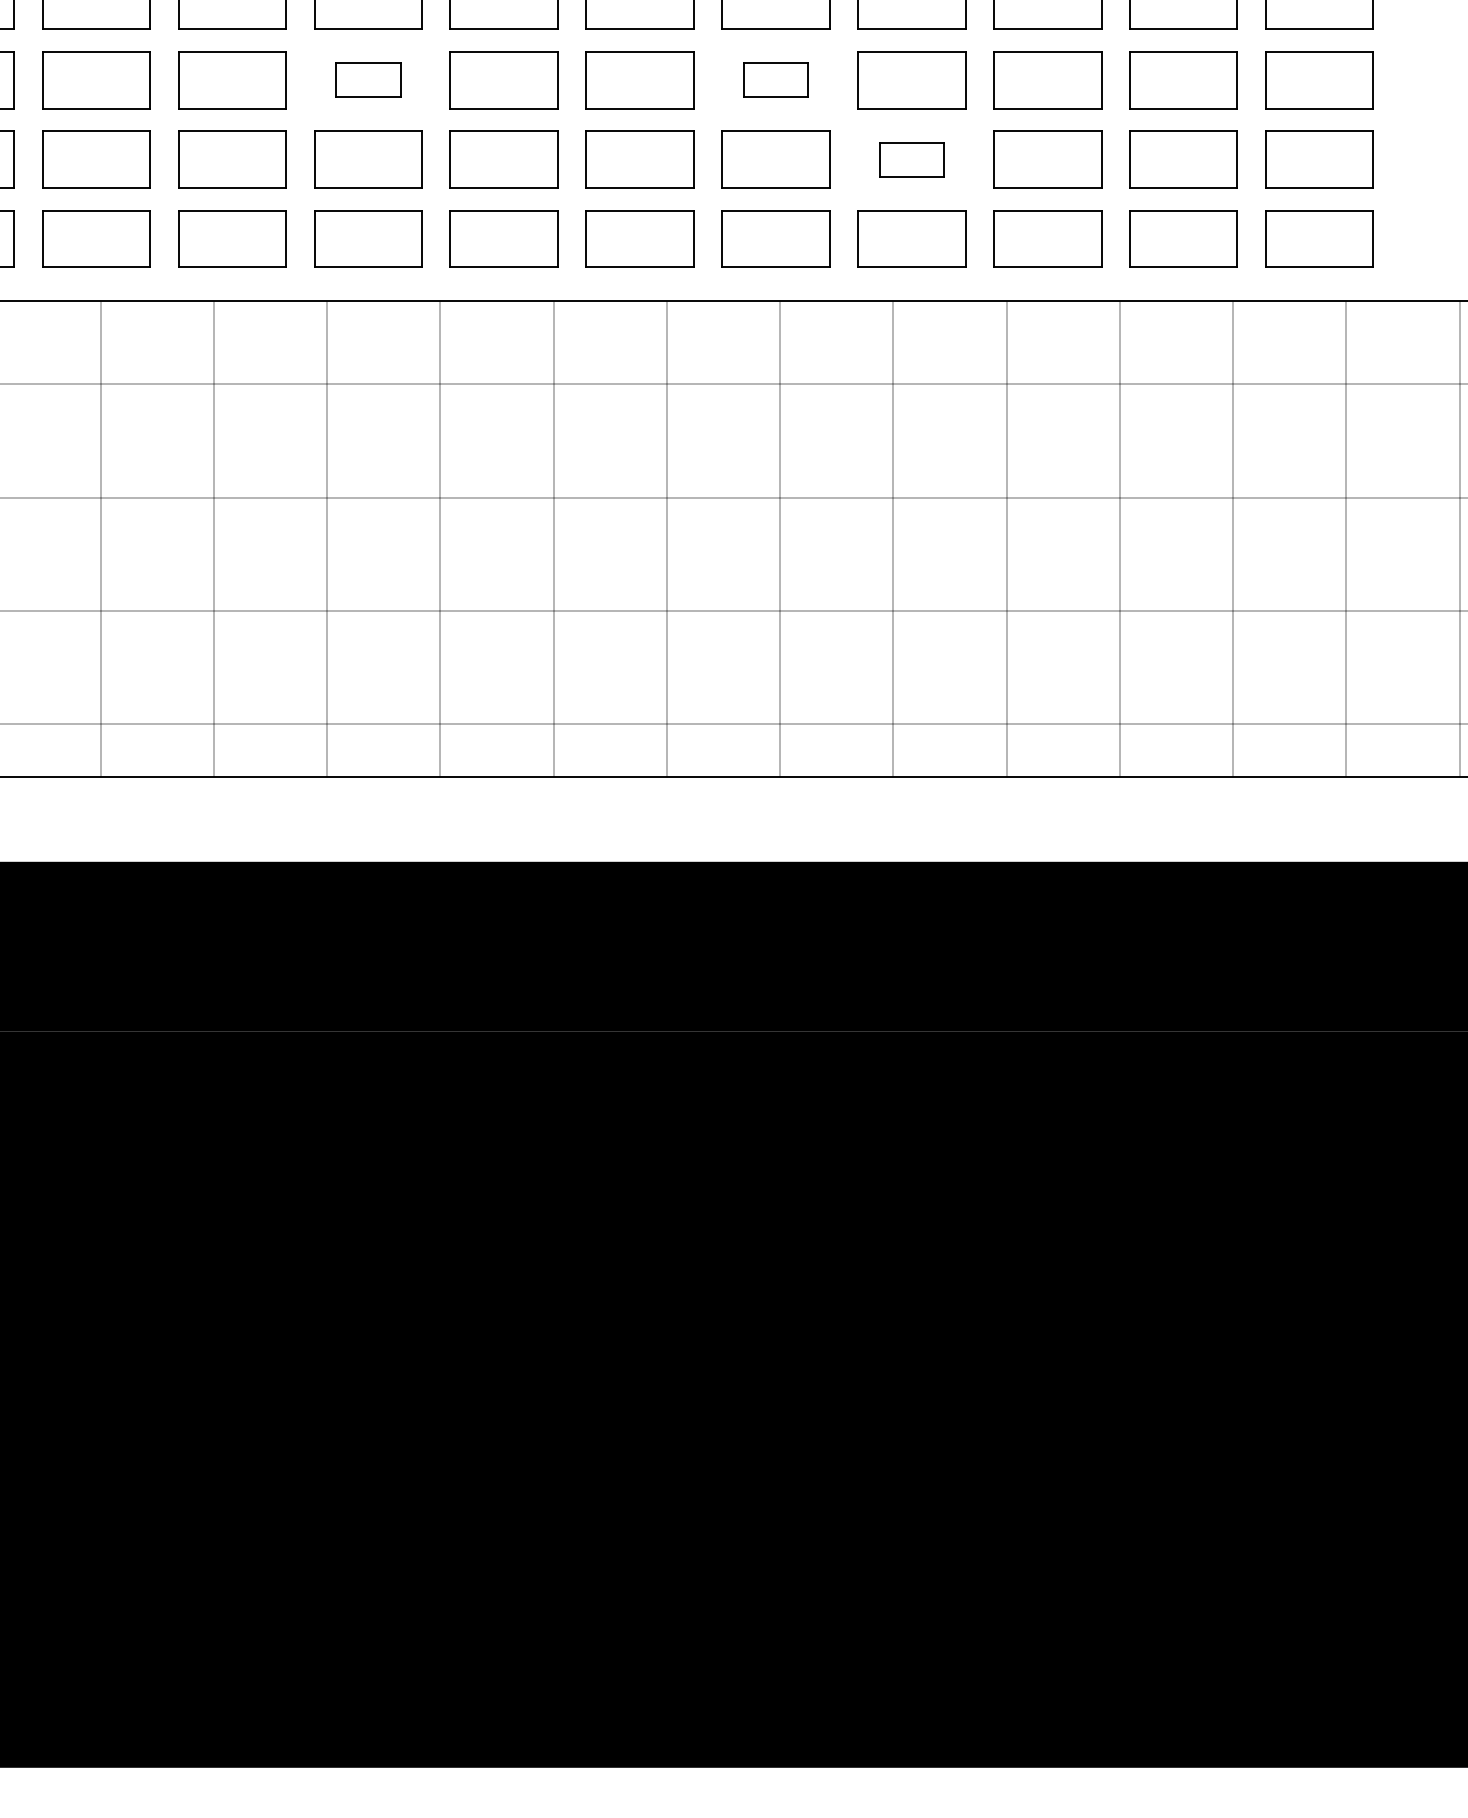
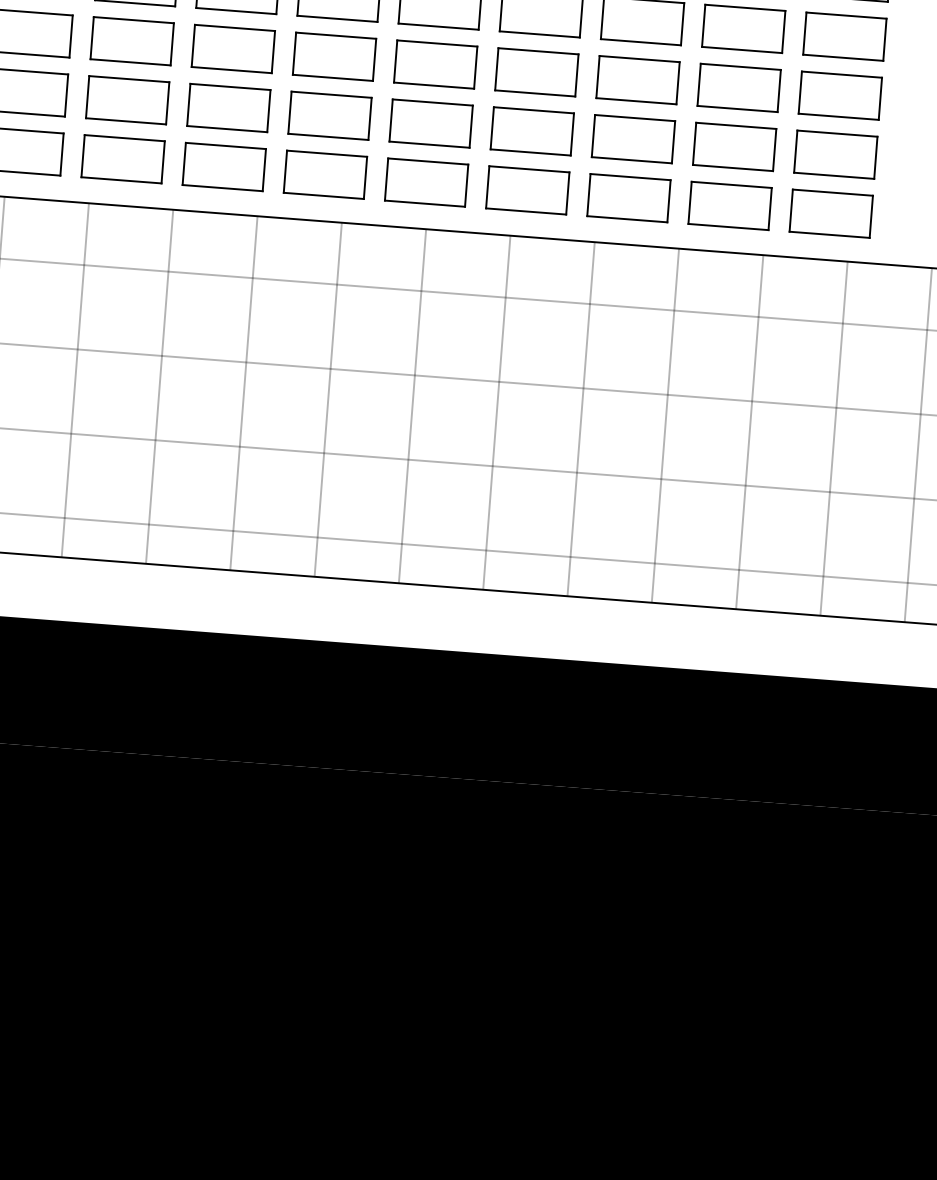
part: (368, 80) -> (132, 41), size x1.67
part: (775, 80) -> (435, 64), size x1.67
part: (911, 159) -> (532, 131), size x1.67

